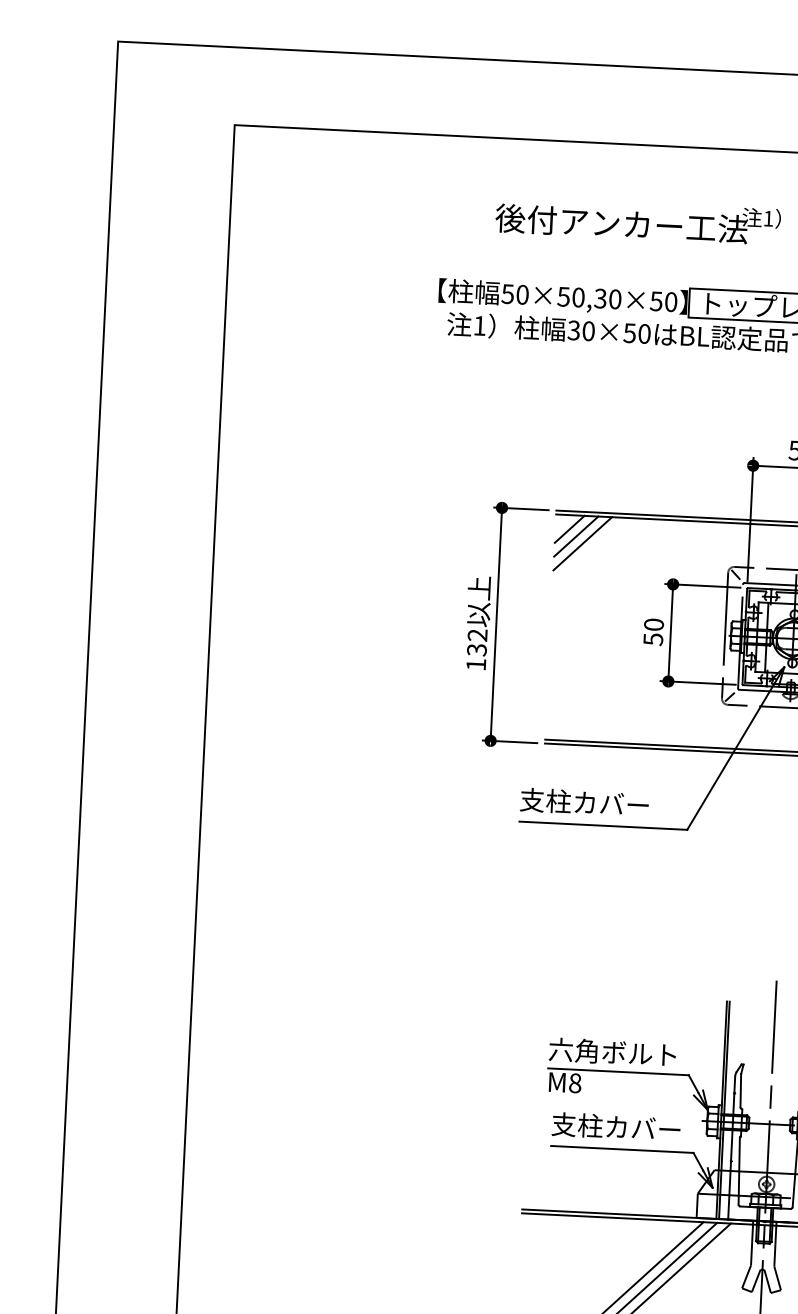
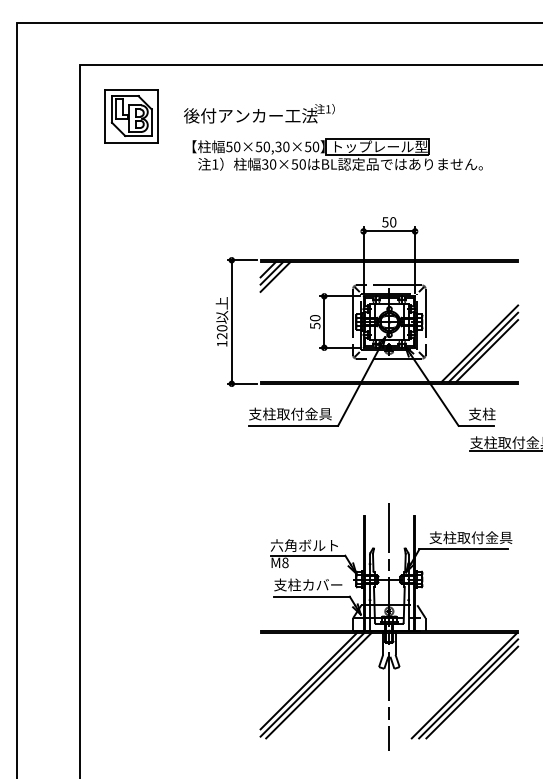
text: (638, 220) -> (259, 113), moved
part: (326, 227) -> (131, 116), added
text: (477, 643) -> (222, 332), 132 -> 120
text: (624, 803) -> (304, 413), 支柱カバー -> 支柱取付金具

